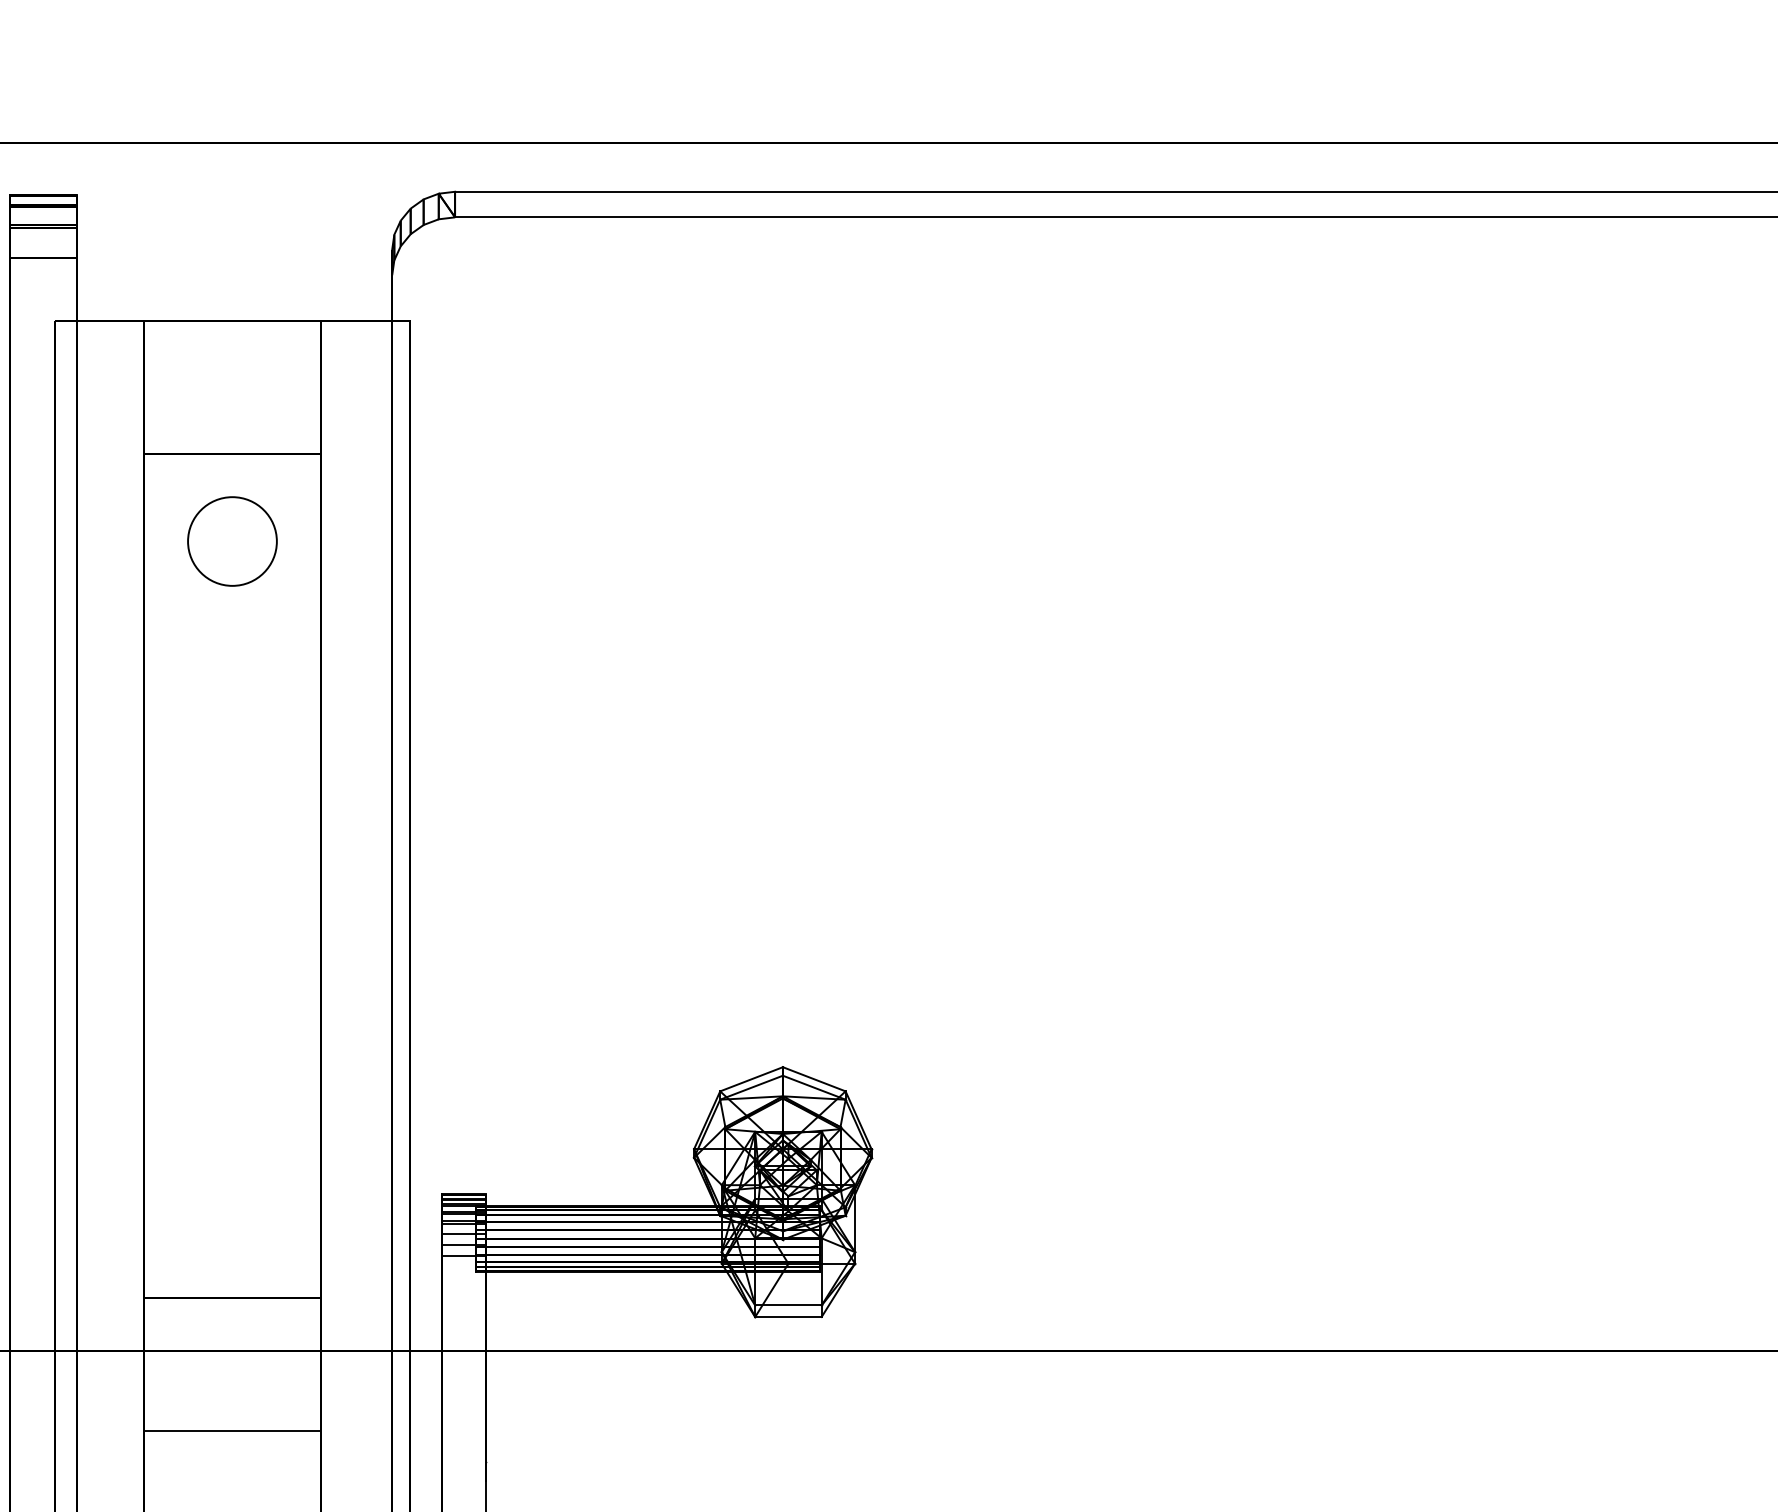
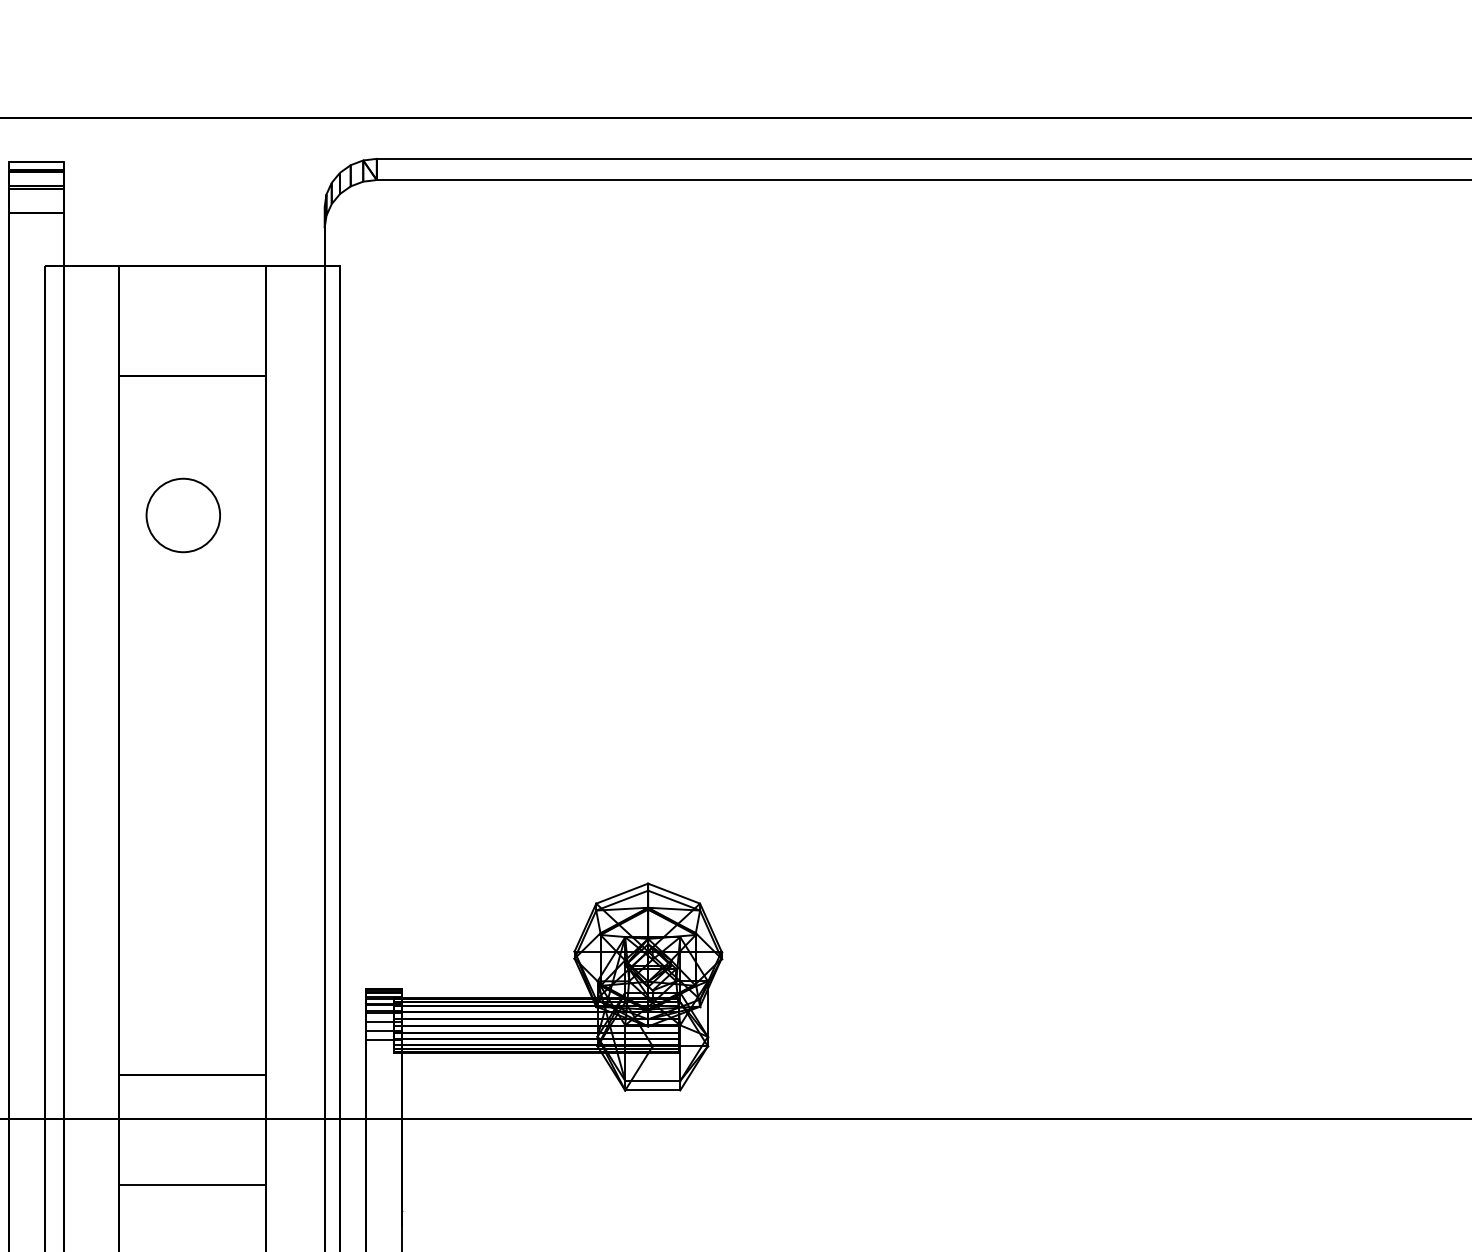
circle: (232, 541) -> (183, 515), moved

